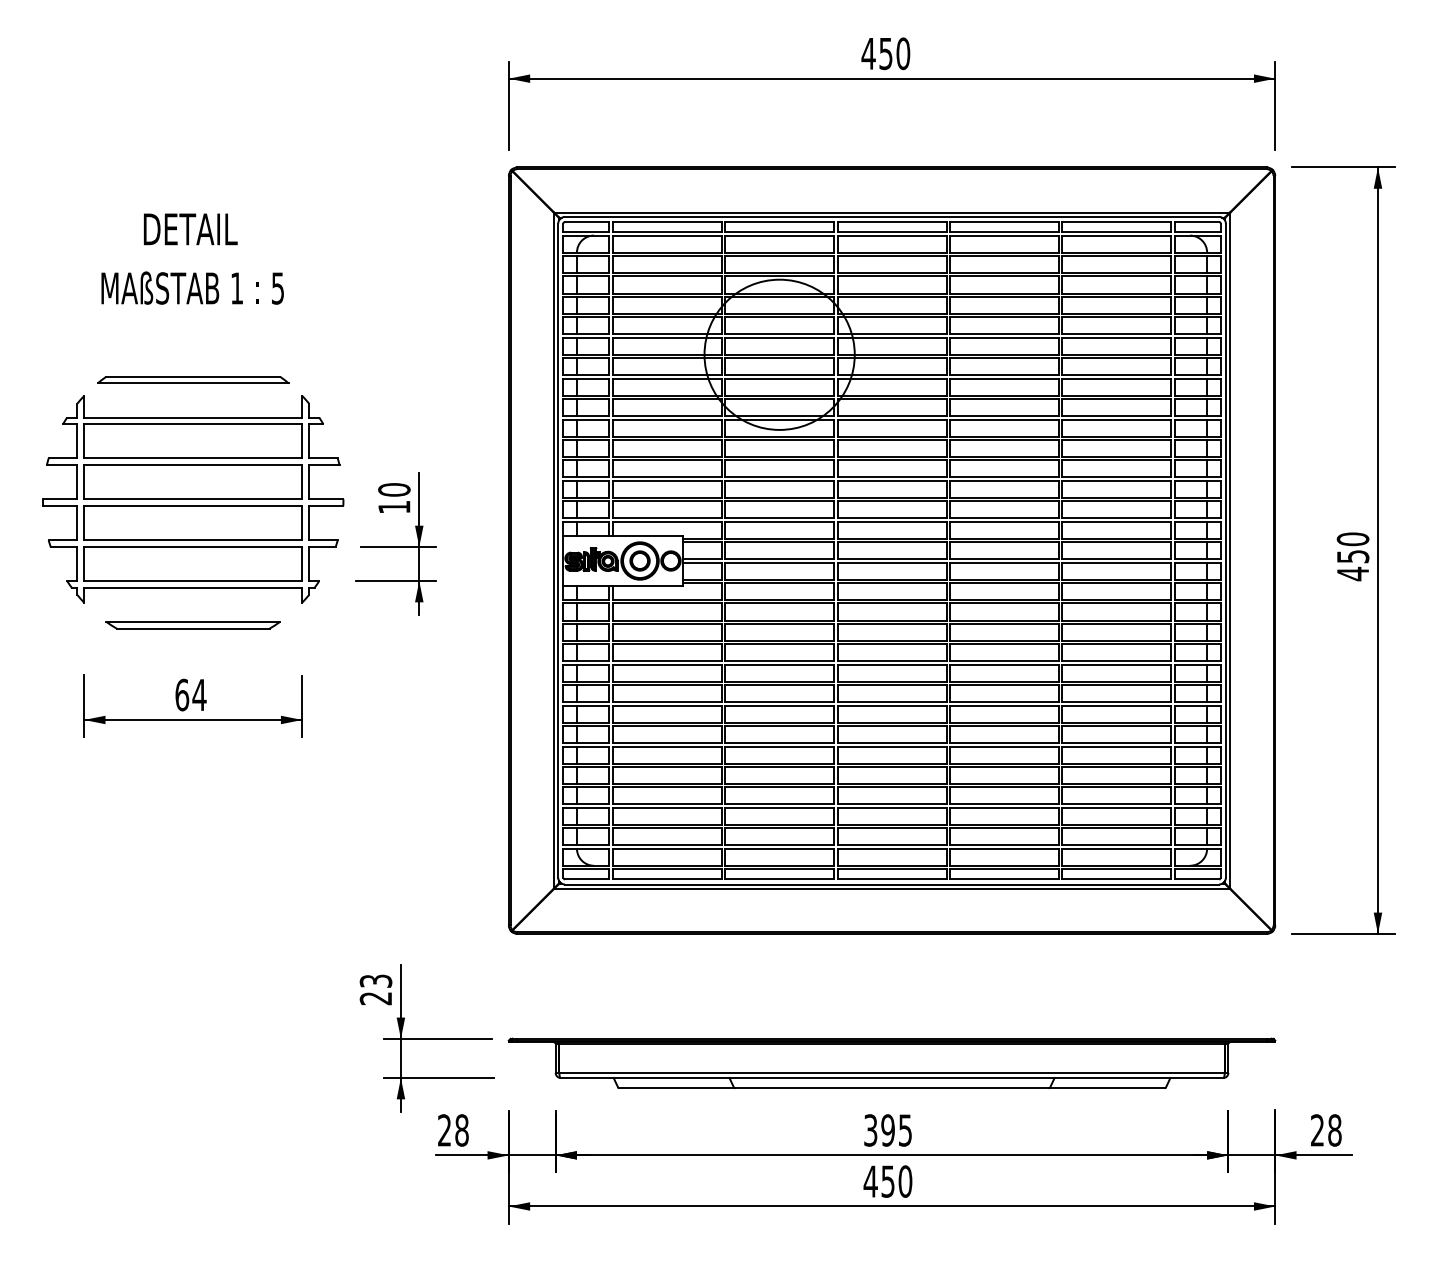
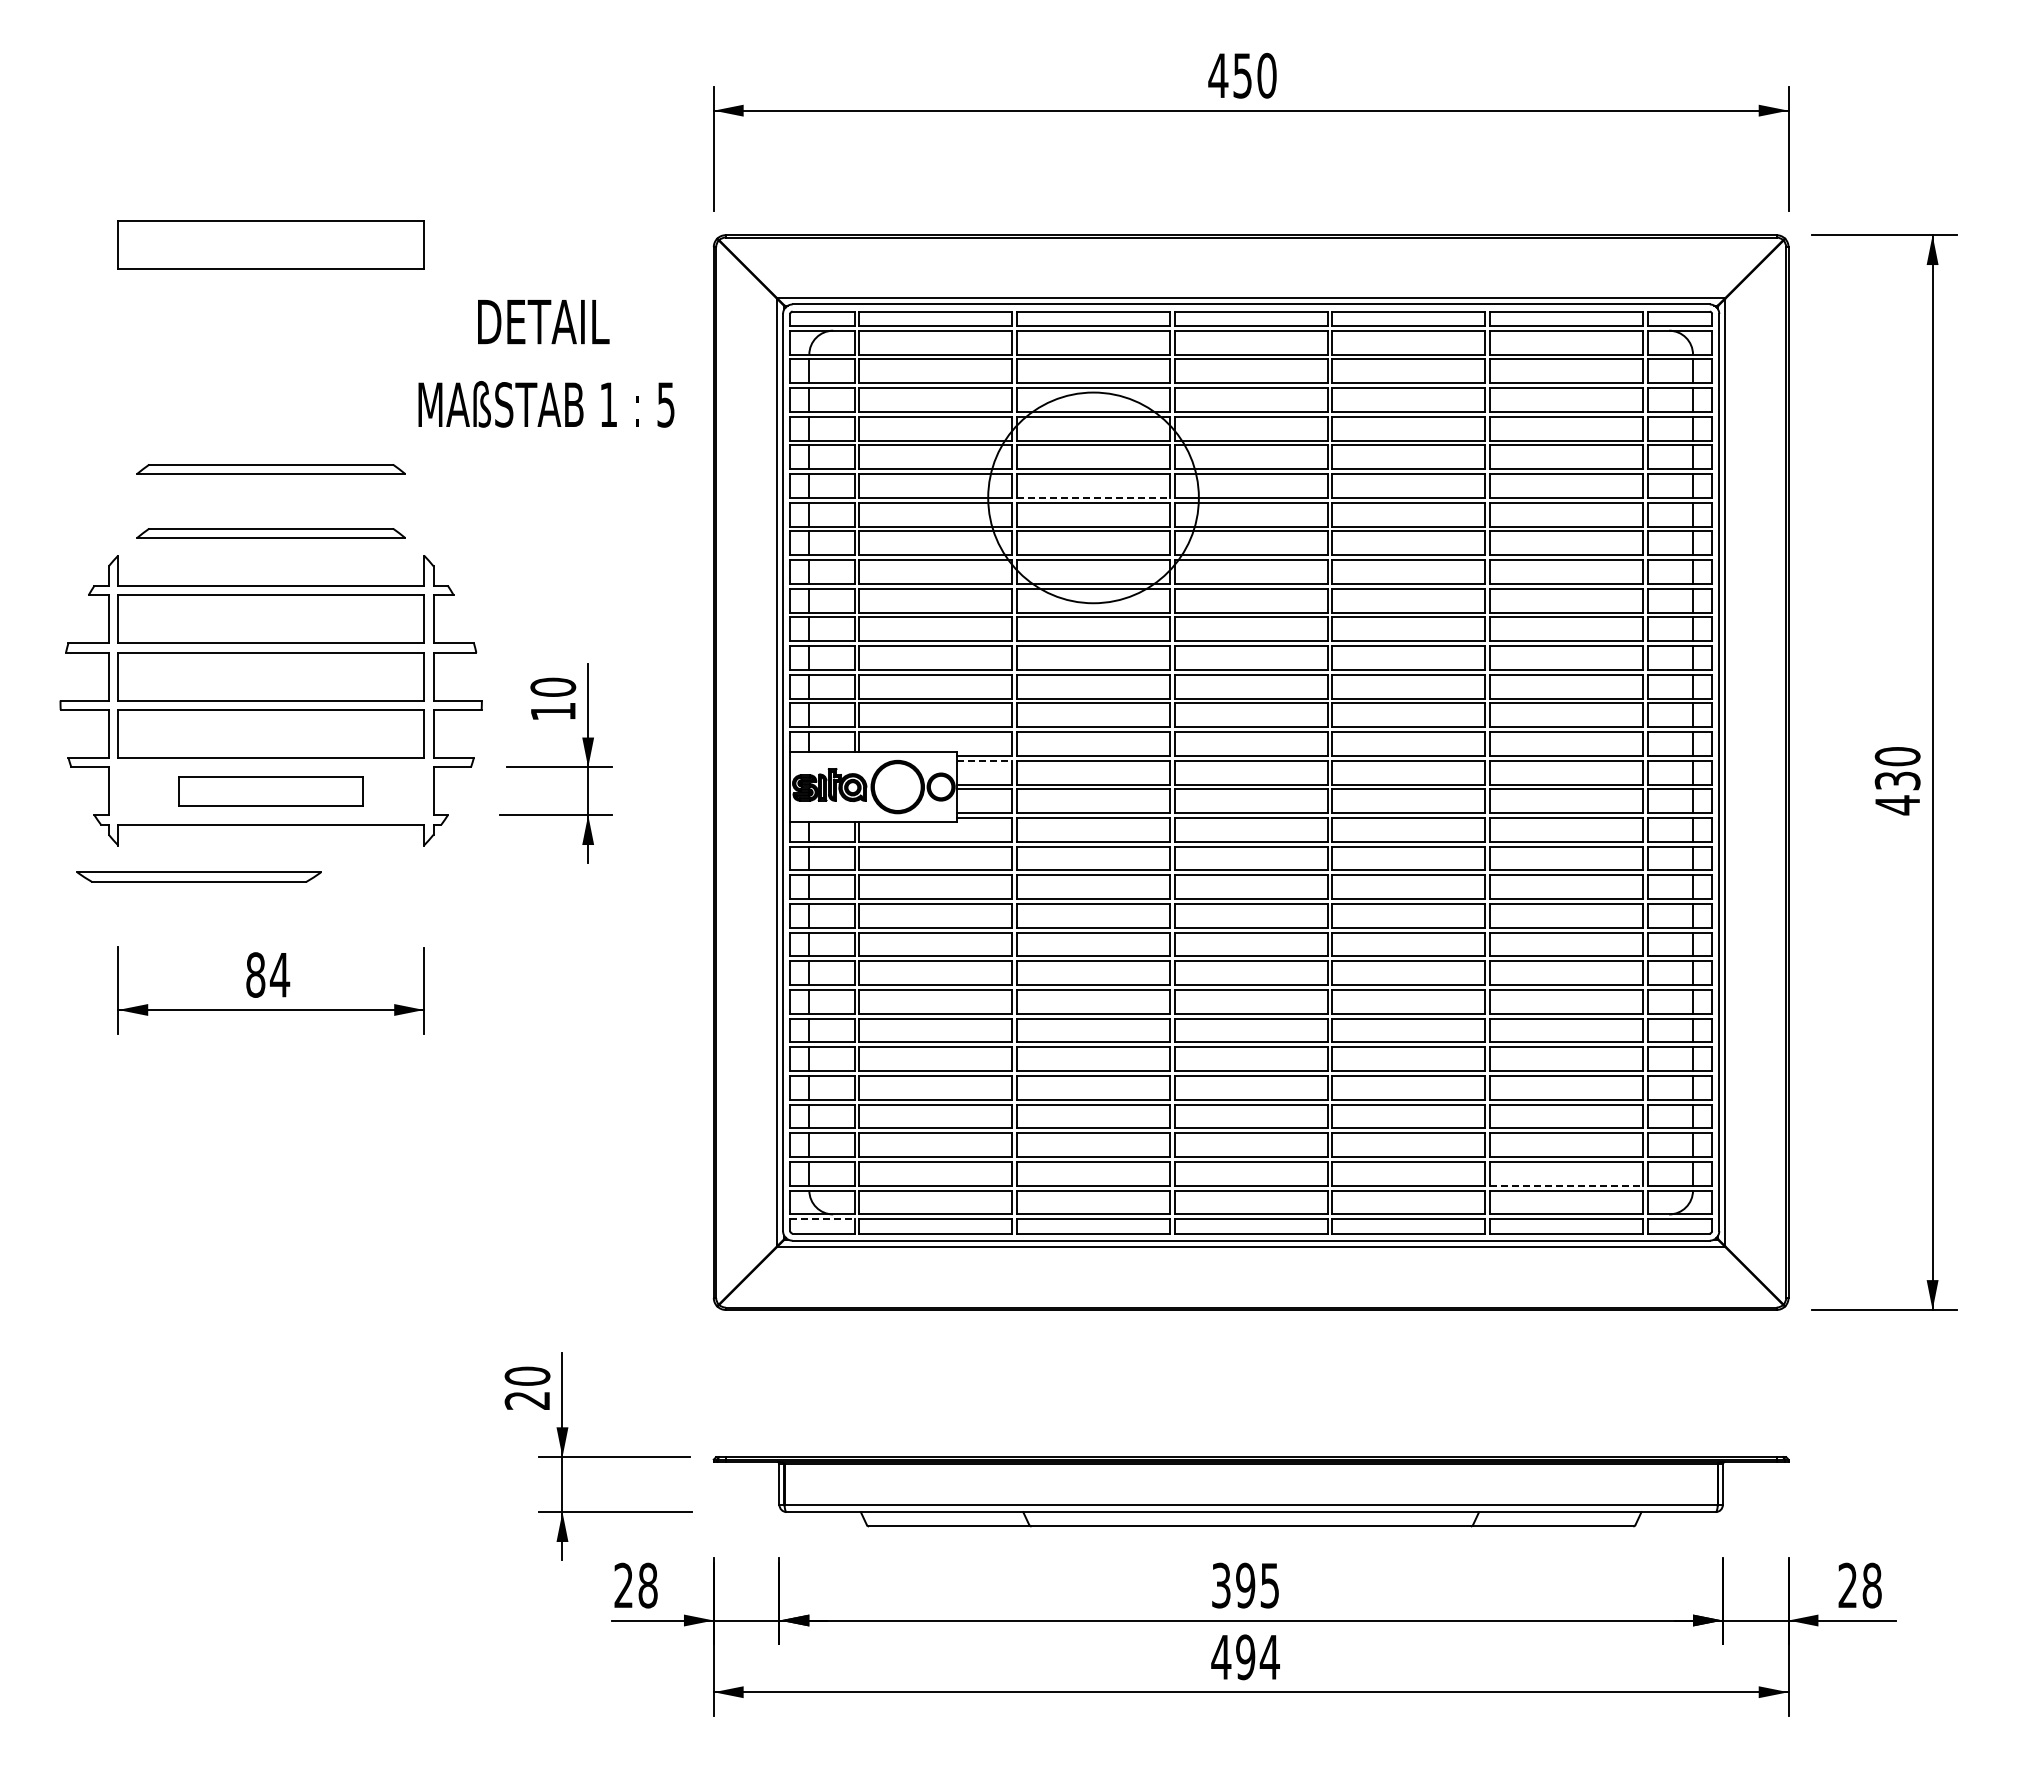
part: (192, 174) -> (270, 244), added
text: (192, 258) -> (546, 363), moved
part: (192, 334) -> (270, 469), added
line: (780, 354) -> (1094, 497), solid -> dashed
line: (702, 542) -> (985, 760), solid -> dashed
text: (1352, 556) -> (1896, 780), 450 -> 430
part: (639, 560) -> (897, 786), removed
part: (192, 563) -> (270, 790), size x0.6
part: (192, 624) -> (198, 876), moved
text: (182, 694) -> (255, 974), 64 -> 84
line: (1116, 845) -> (1566, 1185), solid -> dashed
line: (586, 869) -> (822, 1219), solid -> dashed
text: (375, 980) -> (527, 1375), 23 -> 20
text: (896, 1181) -> (1257, 1657), 450 -> 494

